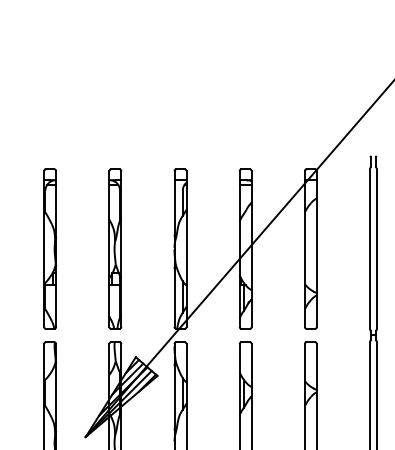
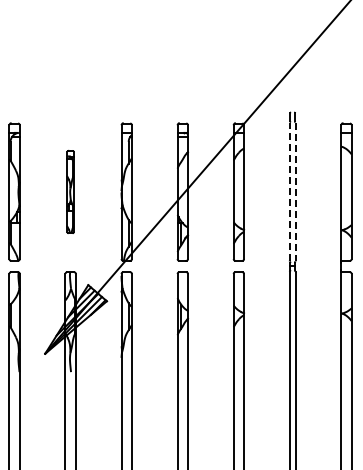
part: (115, 248) -> (70, 191), size x0.6
line: (369, 248) -> (289, 191), solid -> dashed
line: (376, 249) -> (295, 192), solid -> dashed

